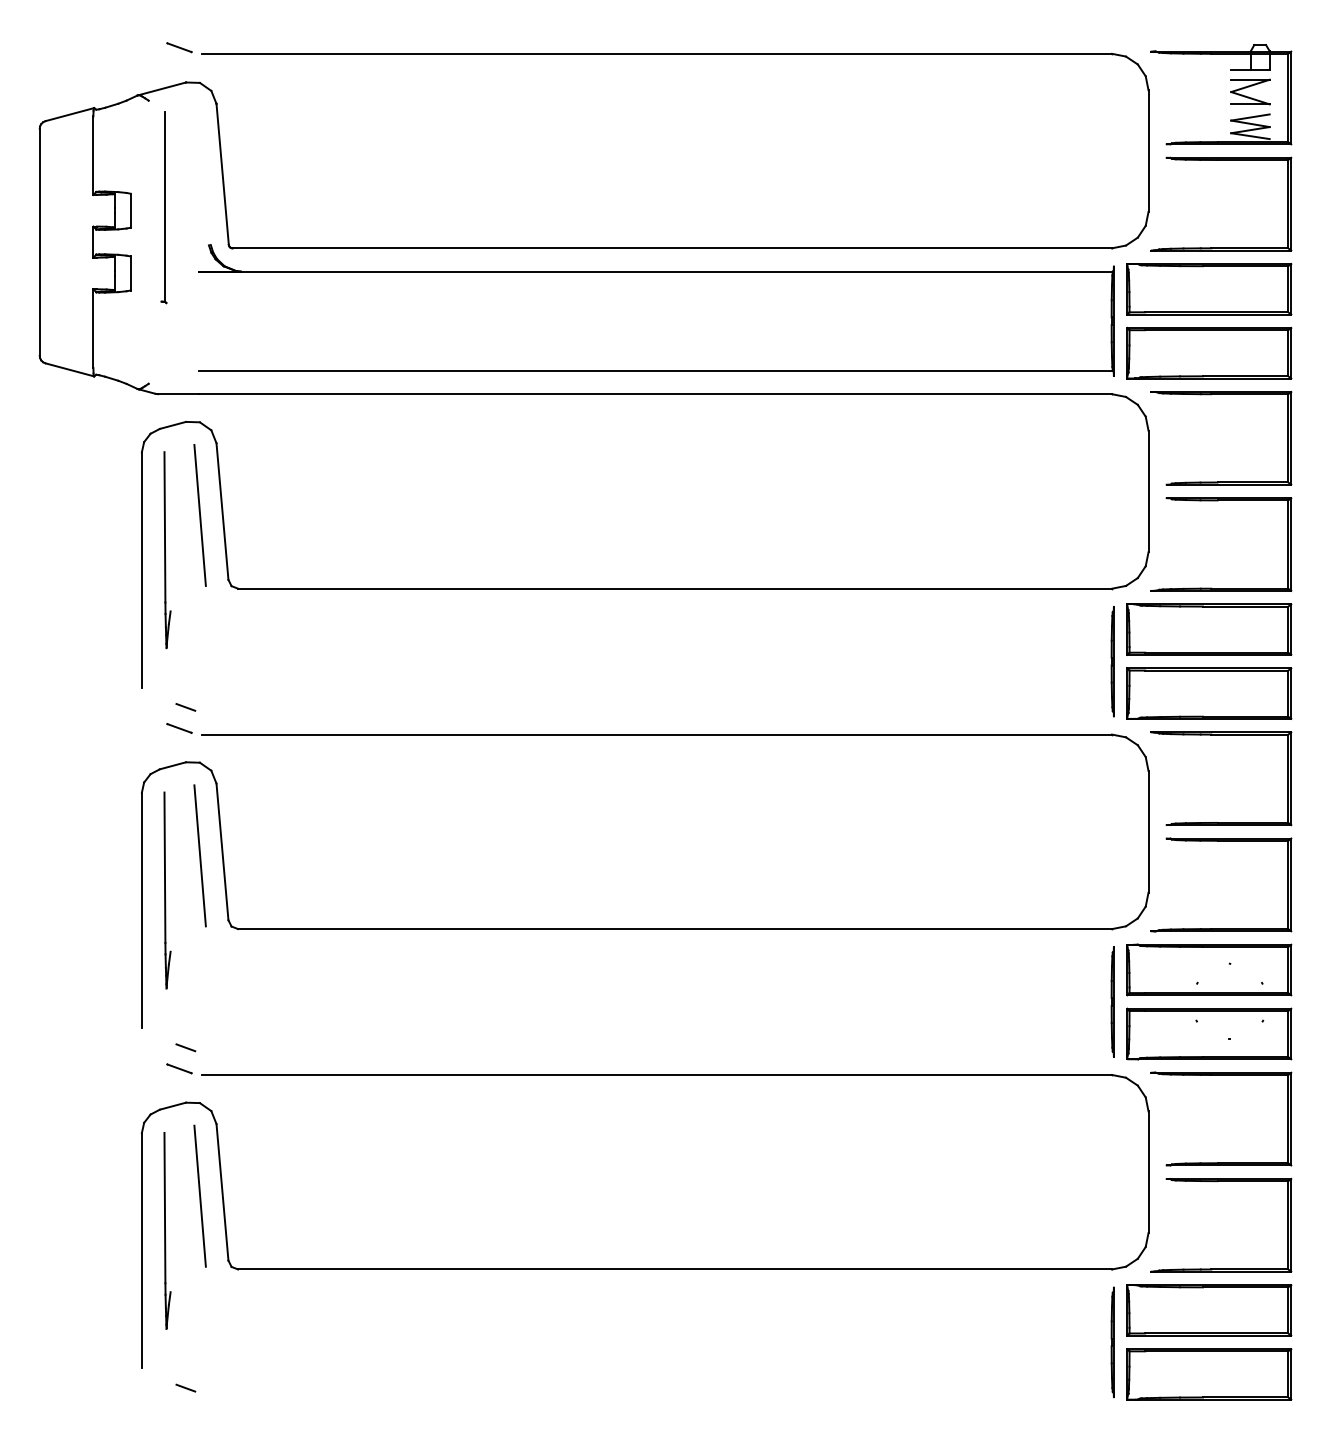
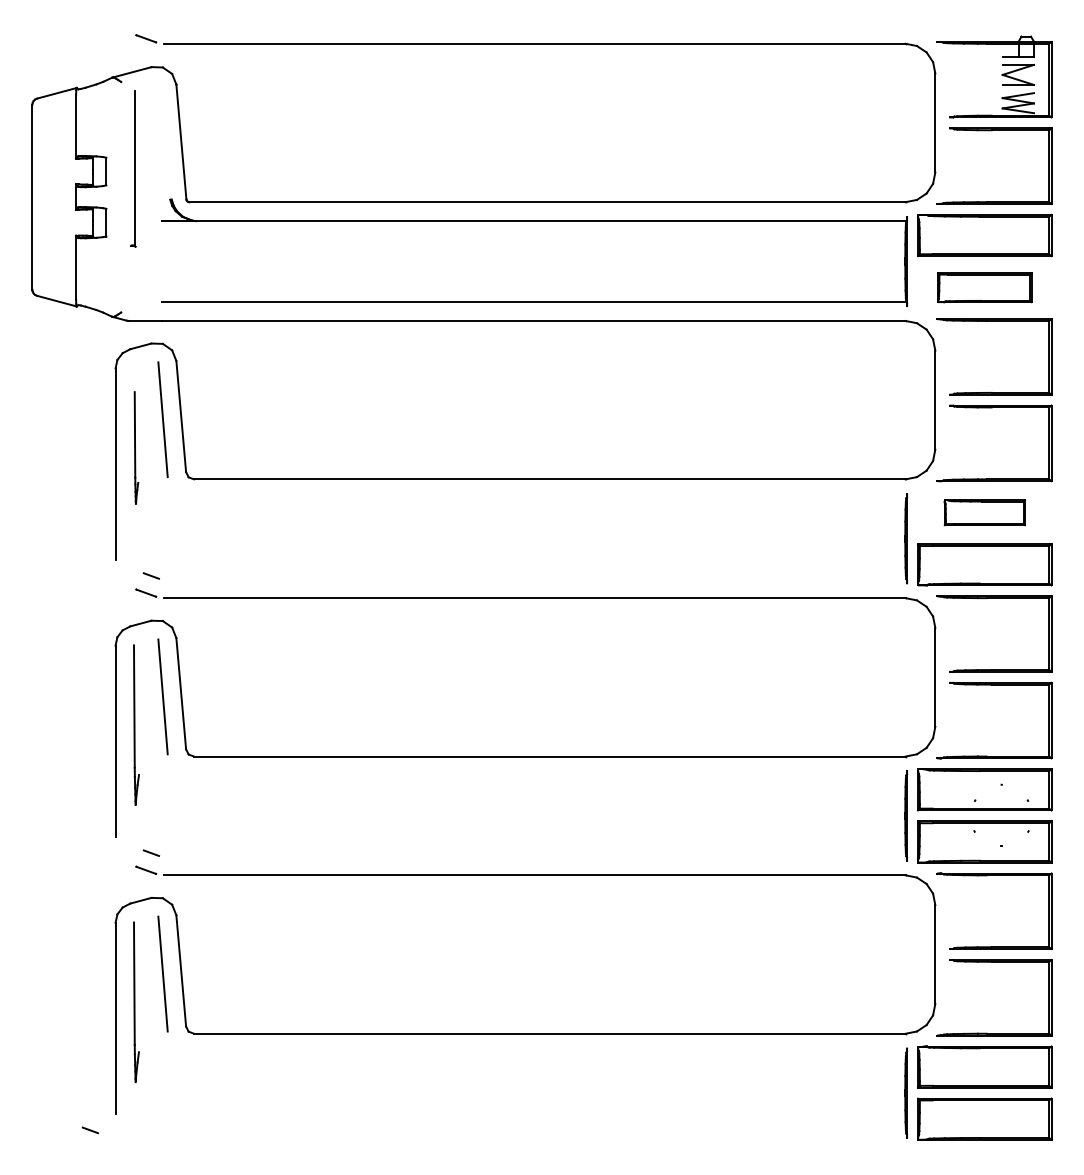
part: (1208, 353) -> (984, 287), size x0.7
part: (167, 549) -> (136, 447), size x0.7
part: (1208, 629) -> (984, 512), size x0.6
line: (184, 1388) -> (89, 1130), moved

